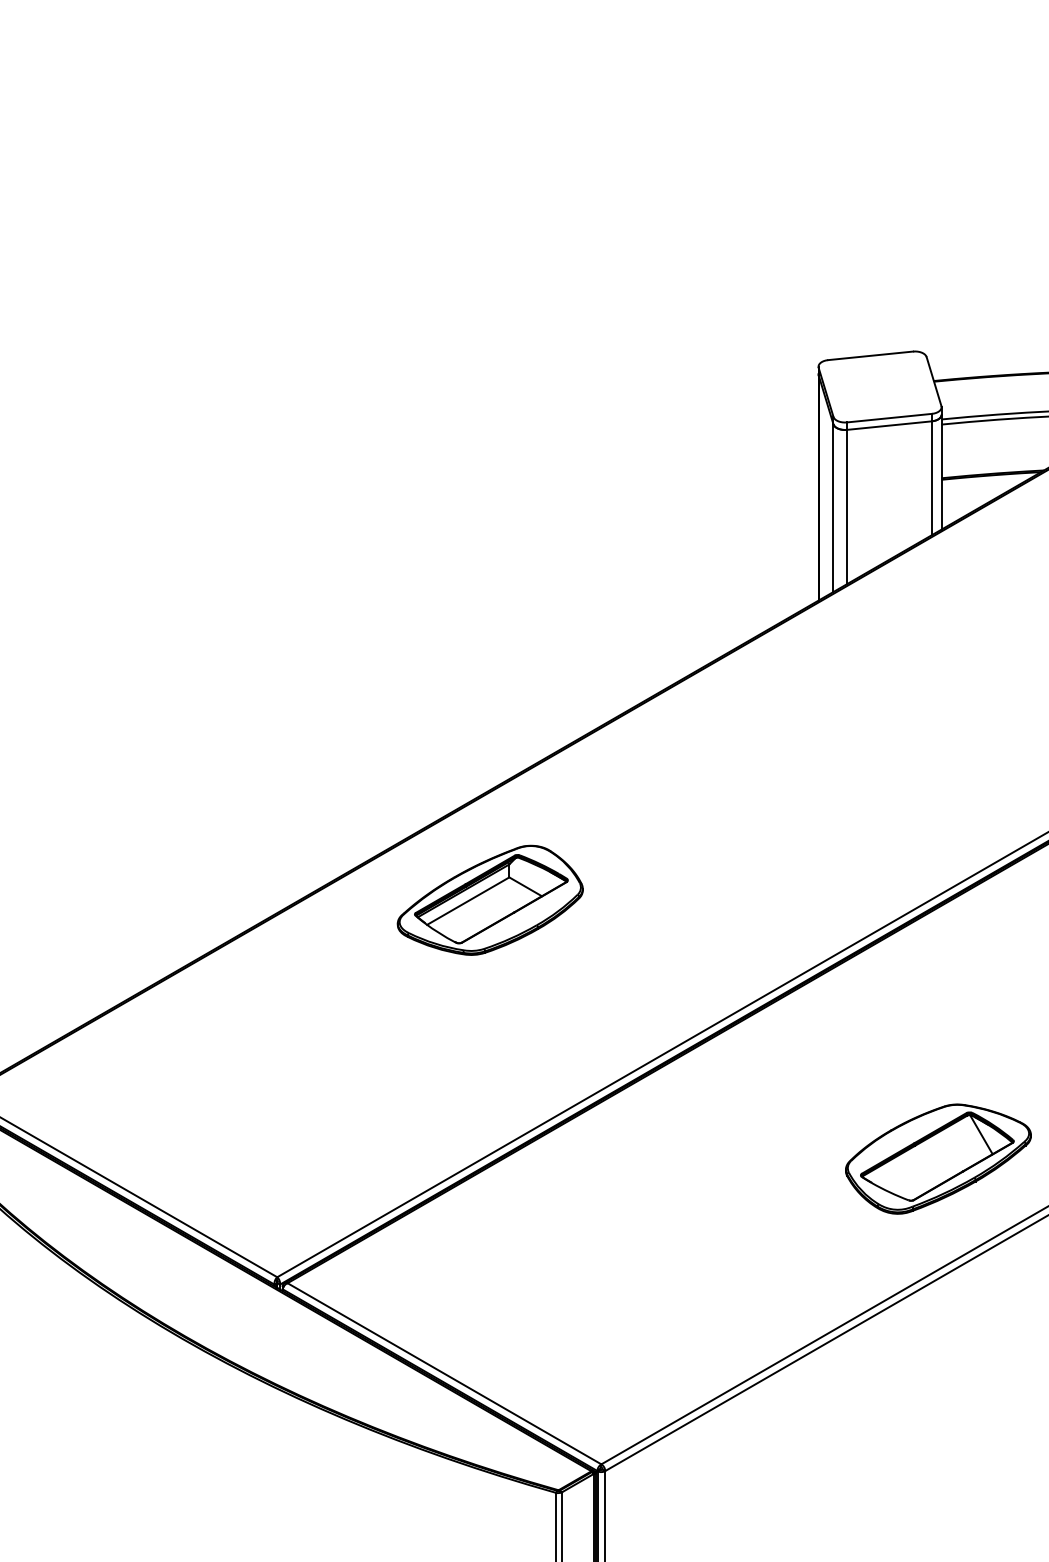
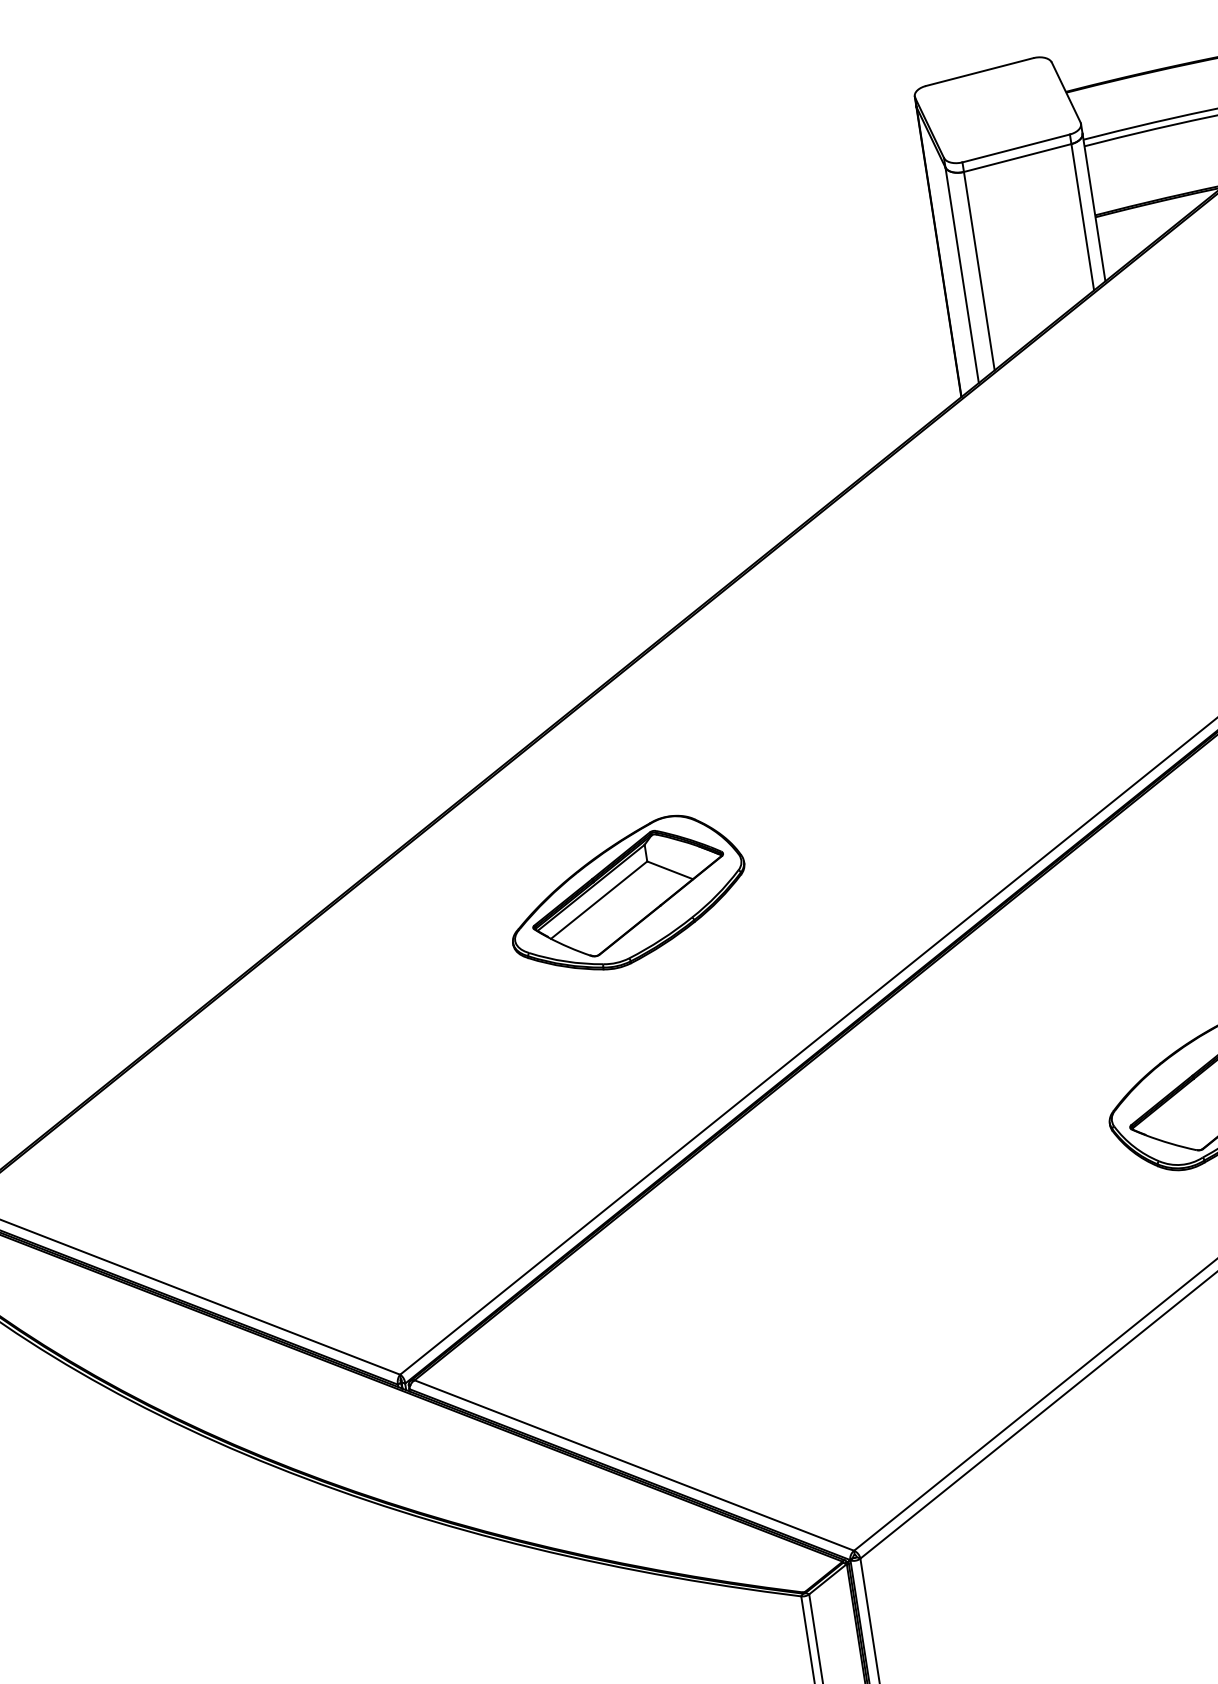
part: (489, 899) -> (626, 893), moved

